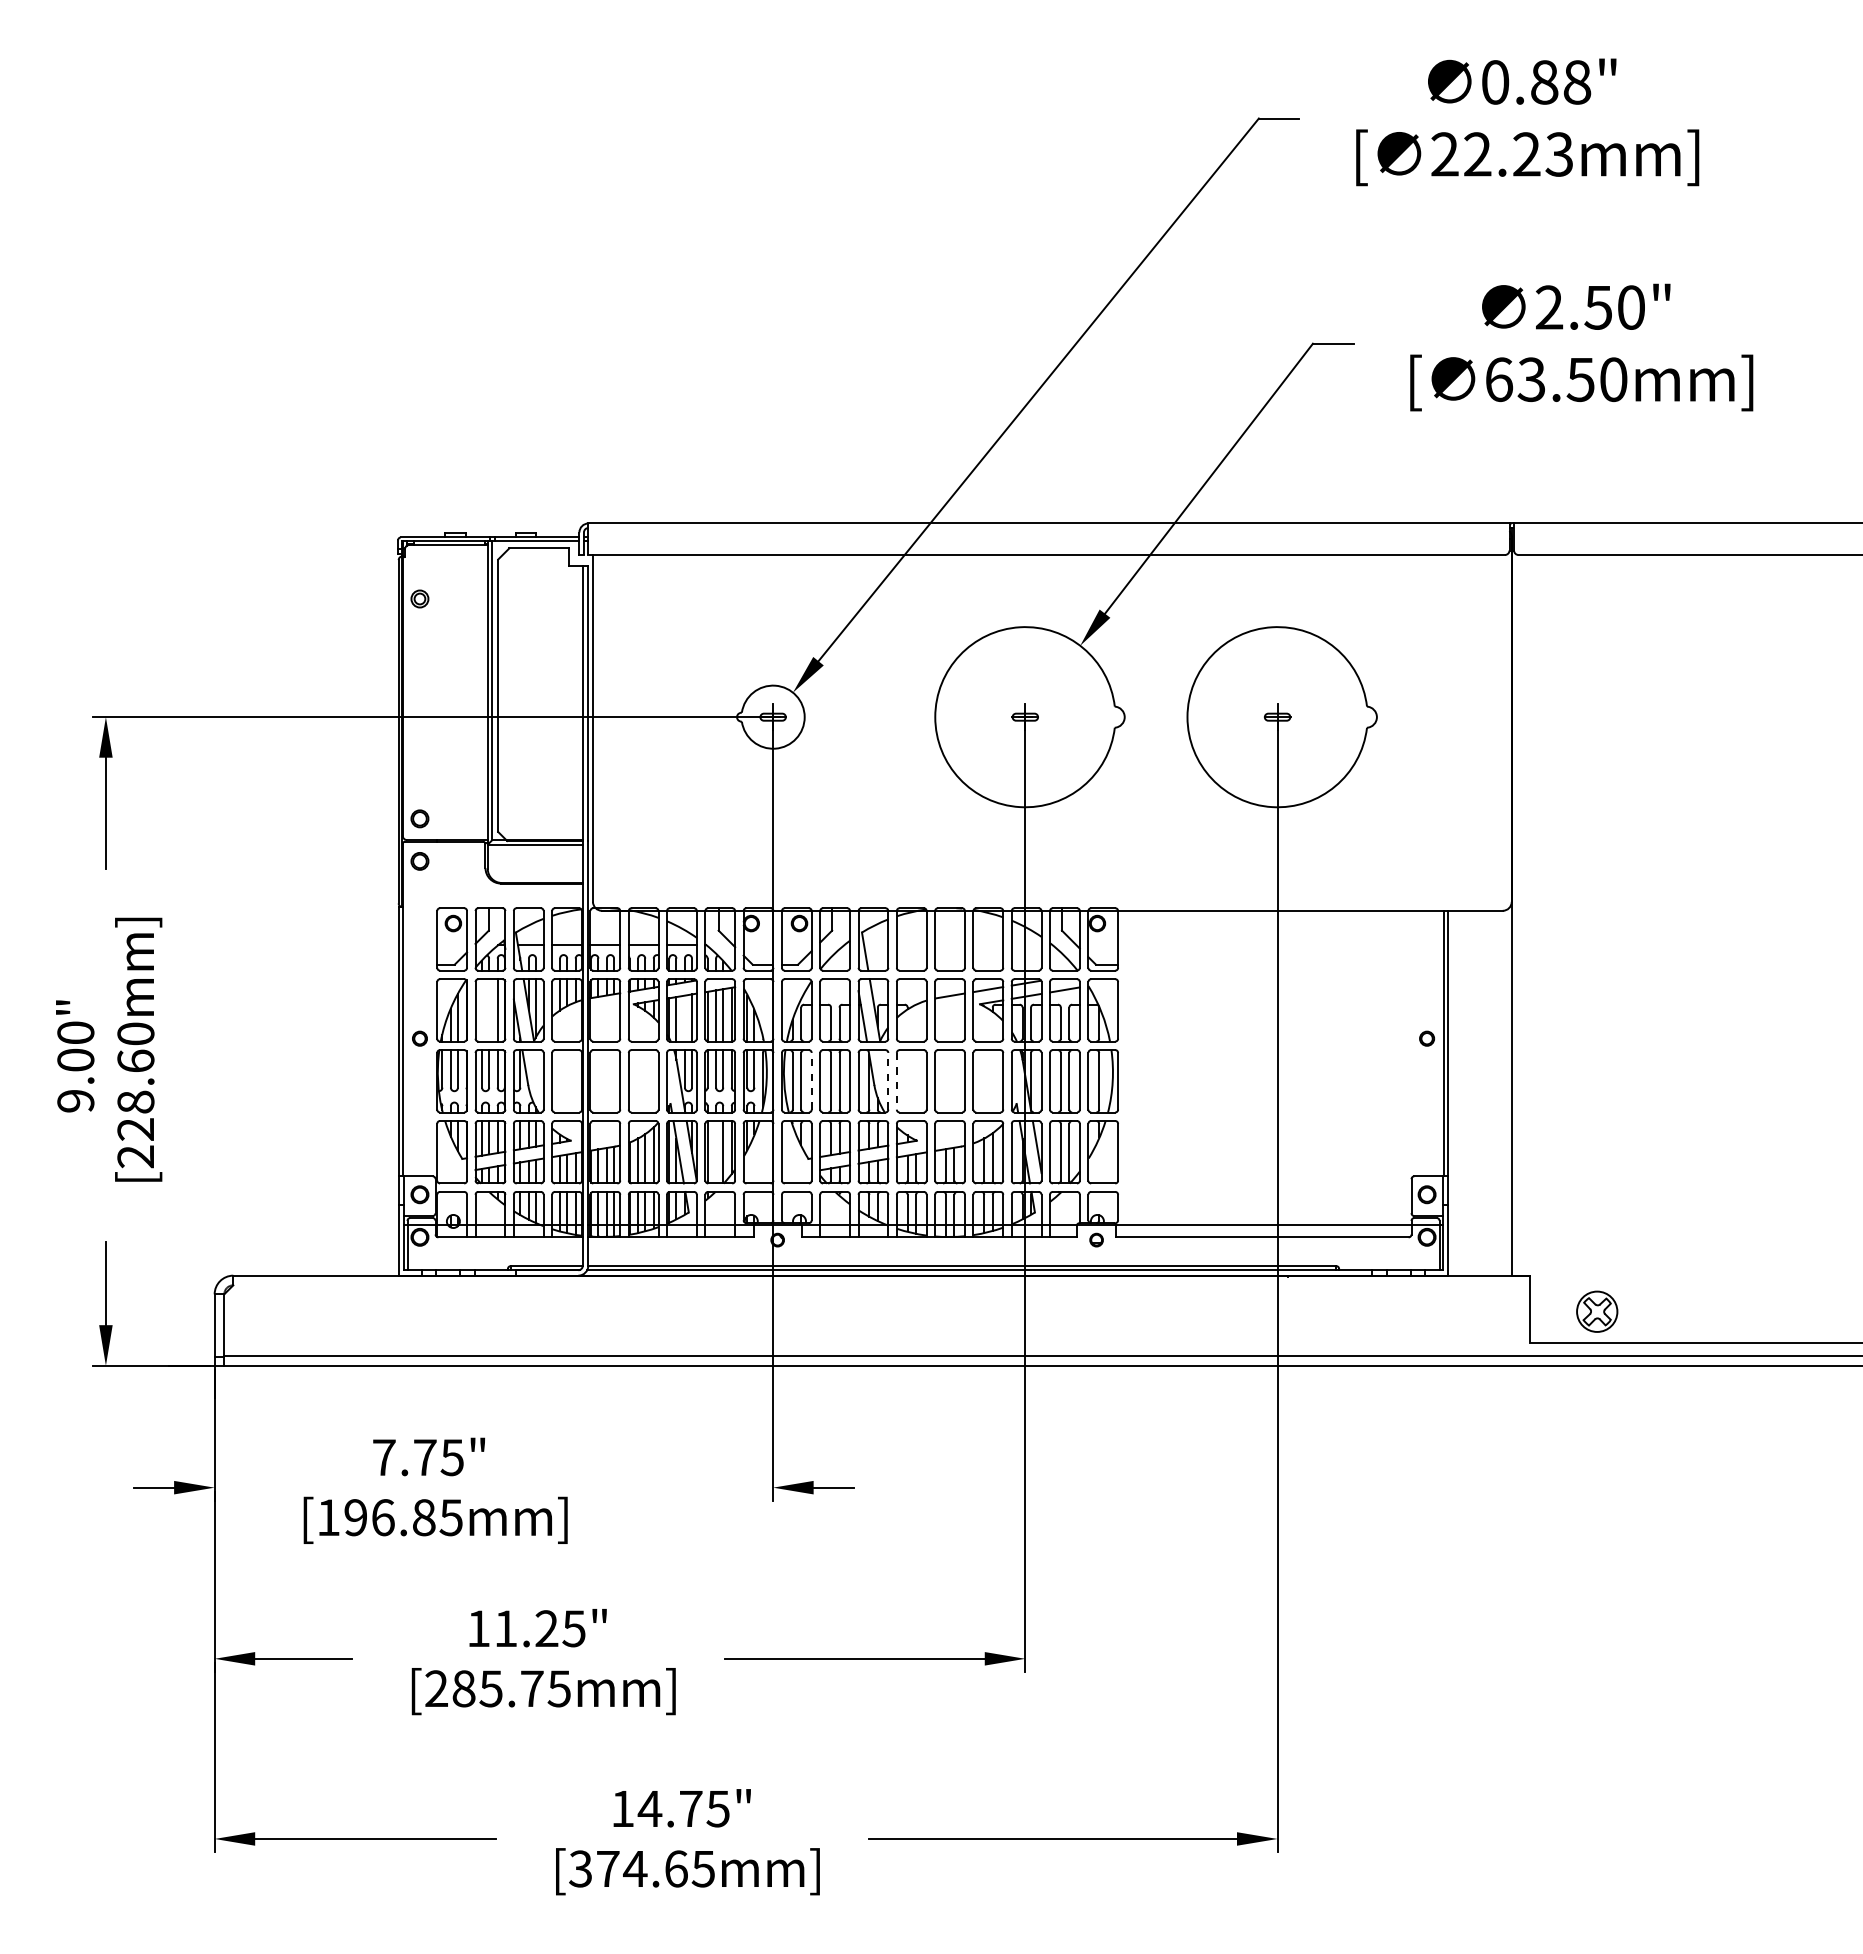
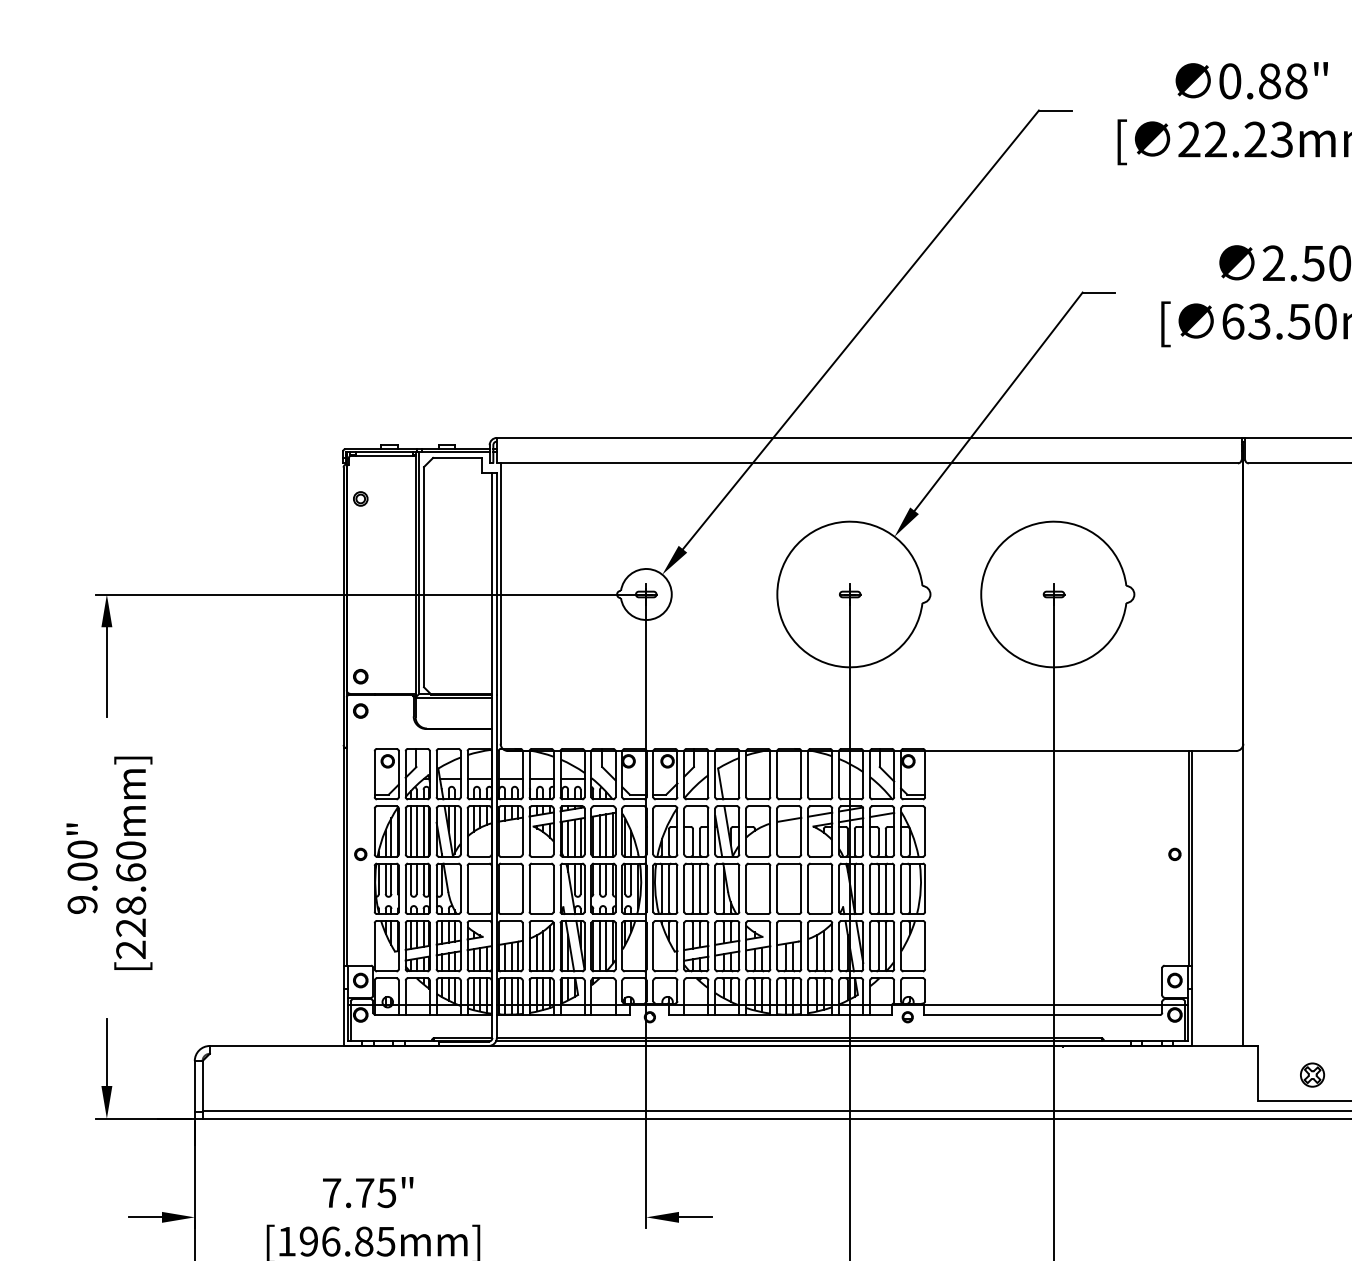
line: (482, 1010) -> (411, 831), added
line: (489, 1010) -> (416, 831), added
line: (684, 1018) -> (574, 838), added
line: (811, 1080) -> (677, 888), dashed -> solid
line: (888, 1080) -> (739, 888), dashed -> solid
line: (896, 1081) -> (745, 889), dashed -> solid
line: (716, 1152) -> (600, 946), added
part: (1597, 1311) -> (1312, 1074), size x0.71

